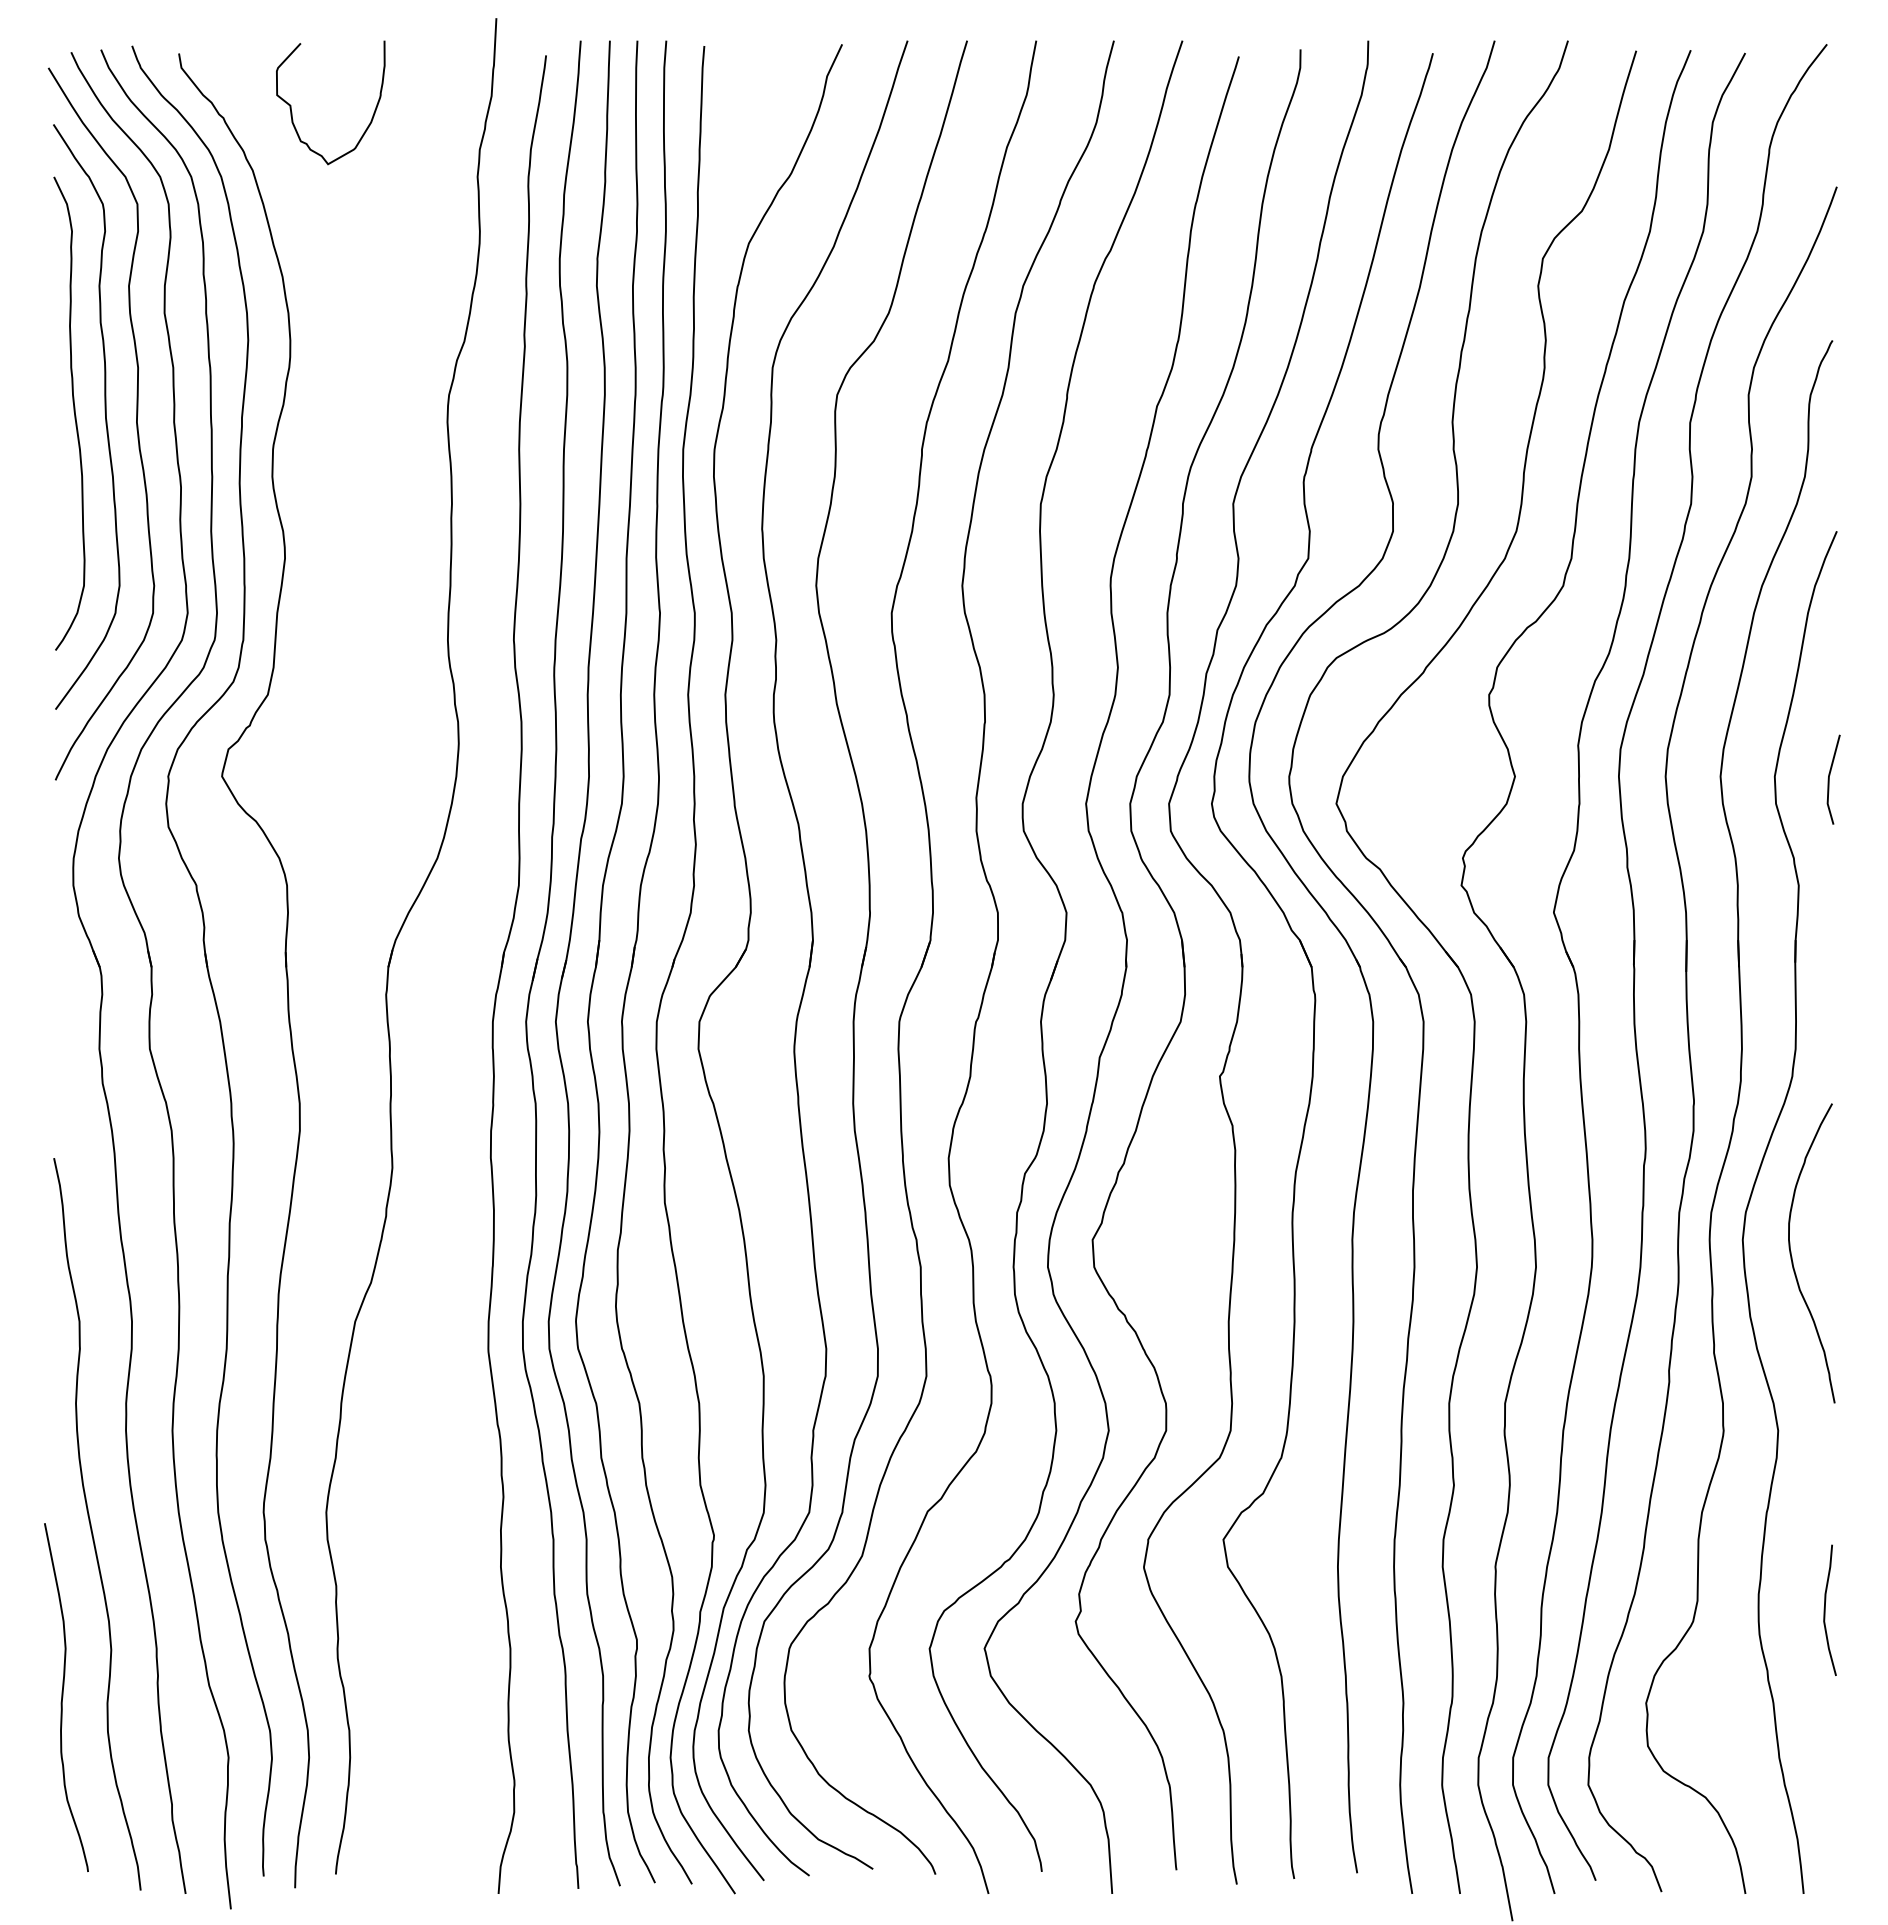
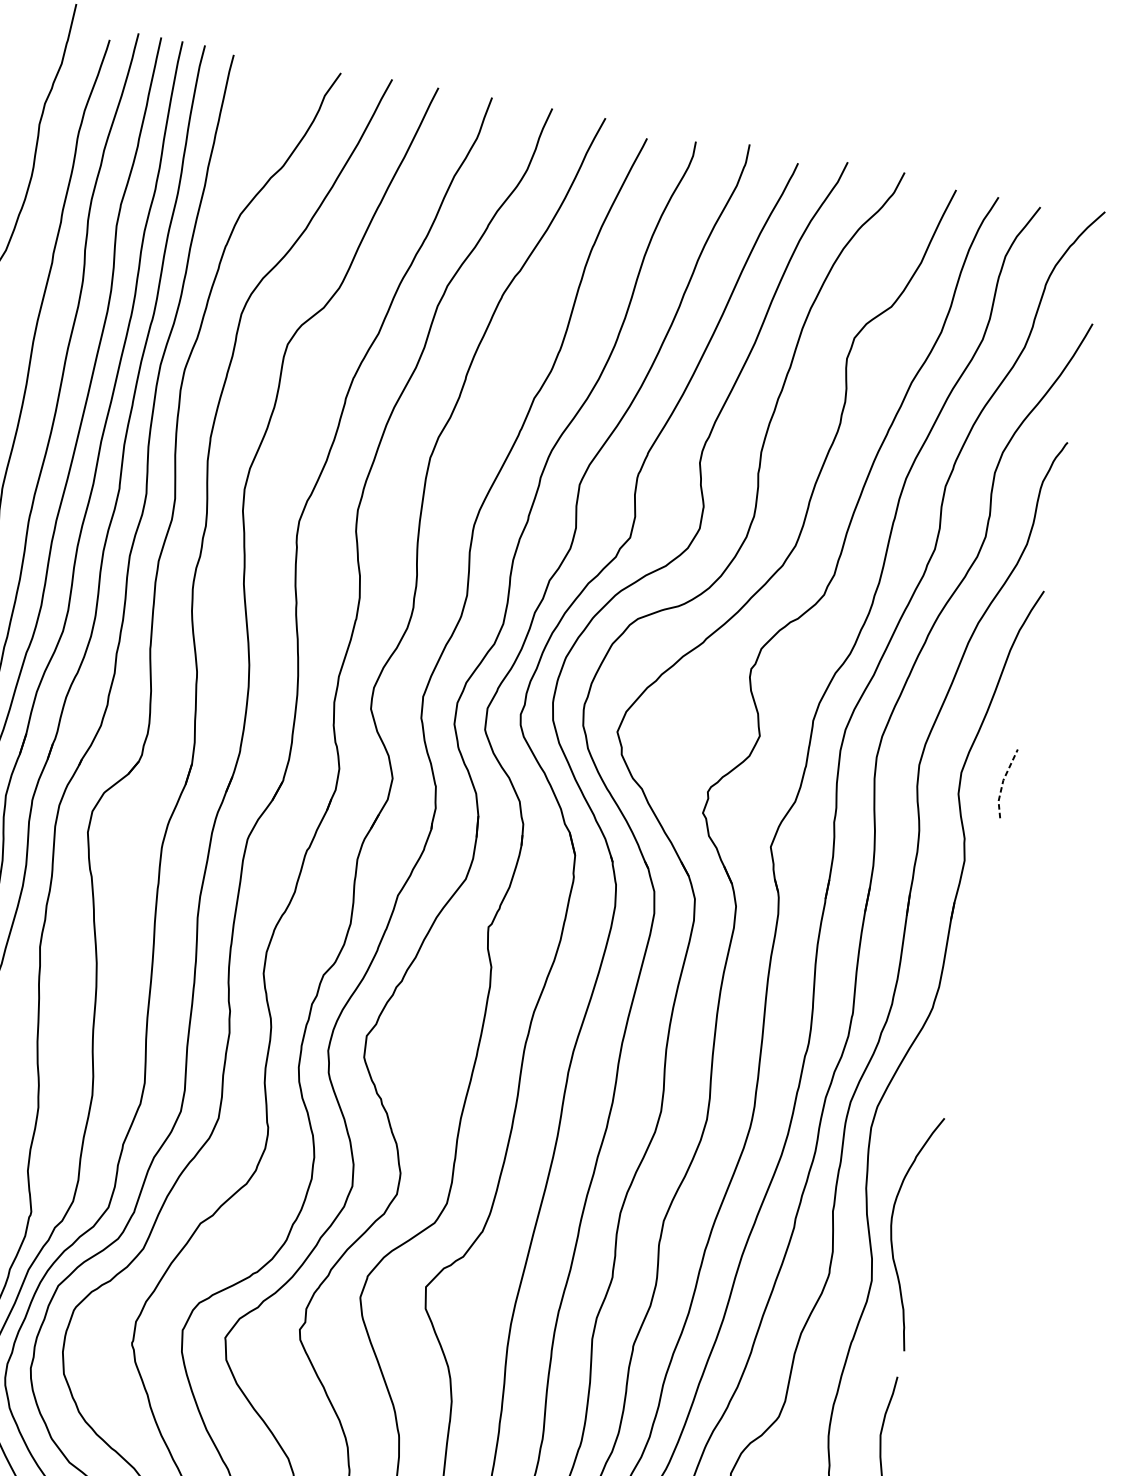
line: (1828, 779) -> (1002, 782), solid -> dashed
curve: (1792, 1256) -> (892, 1231), moved

